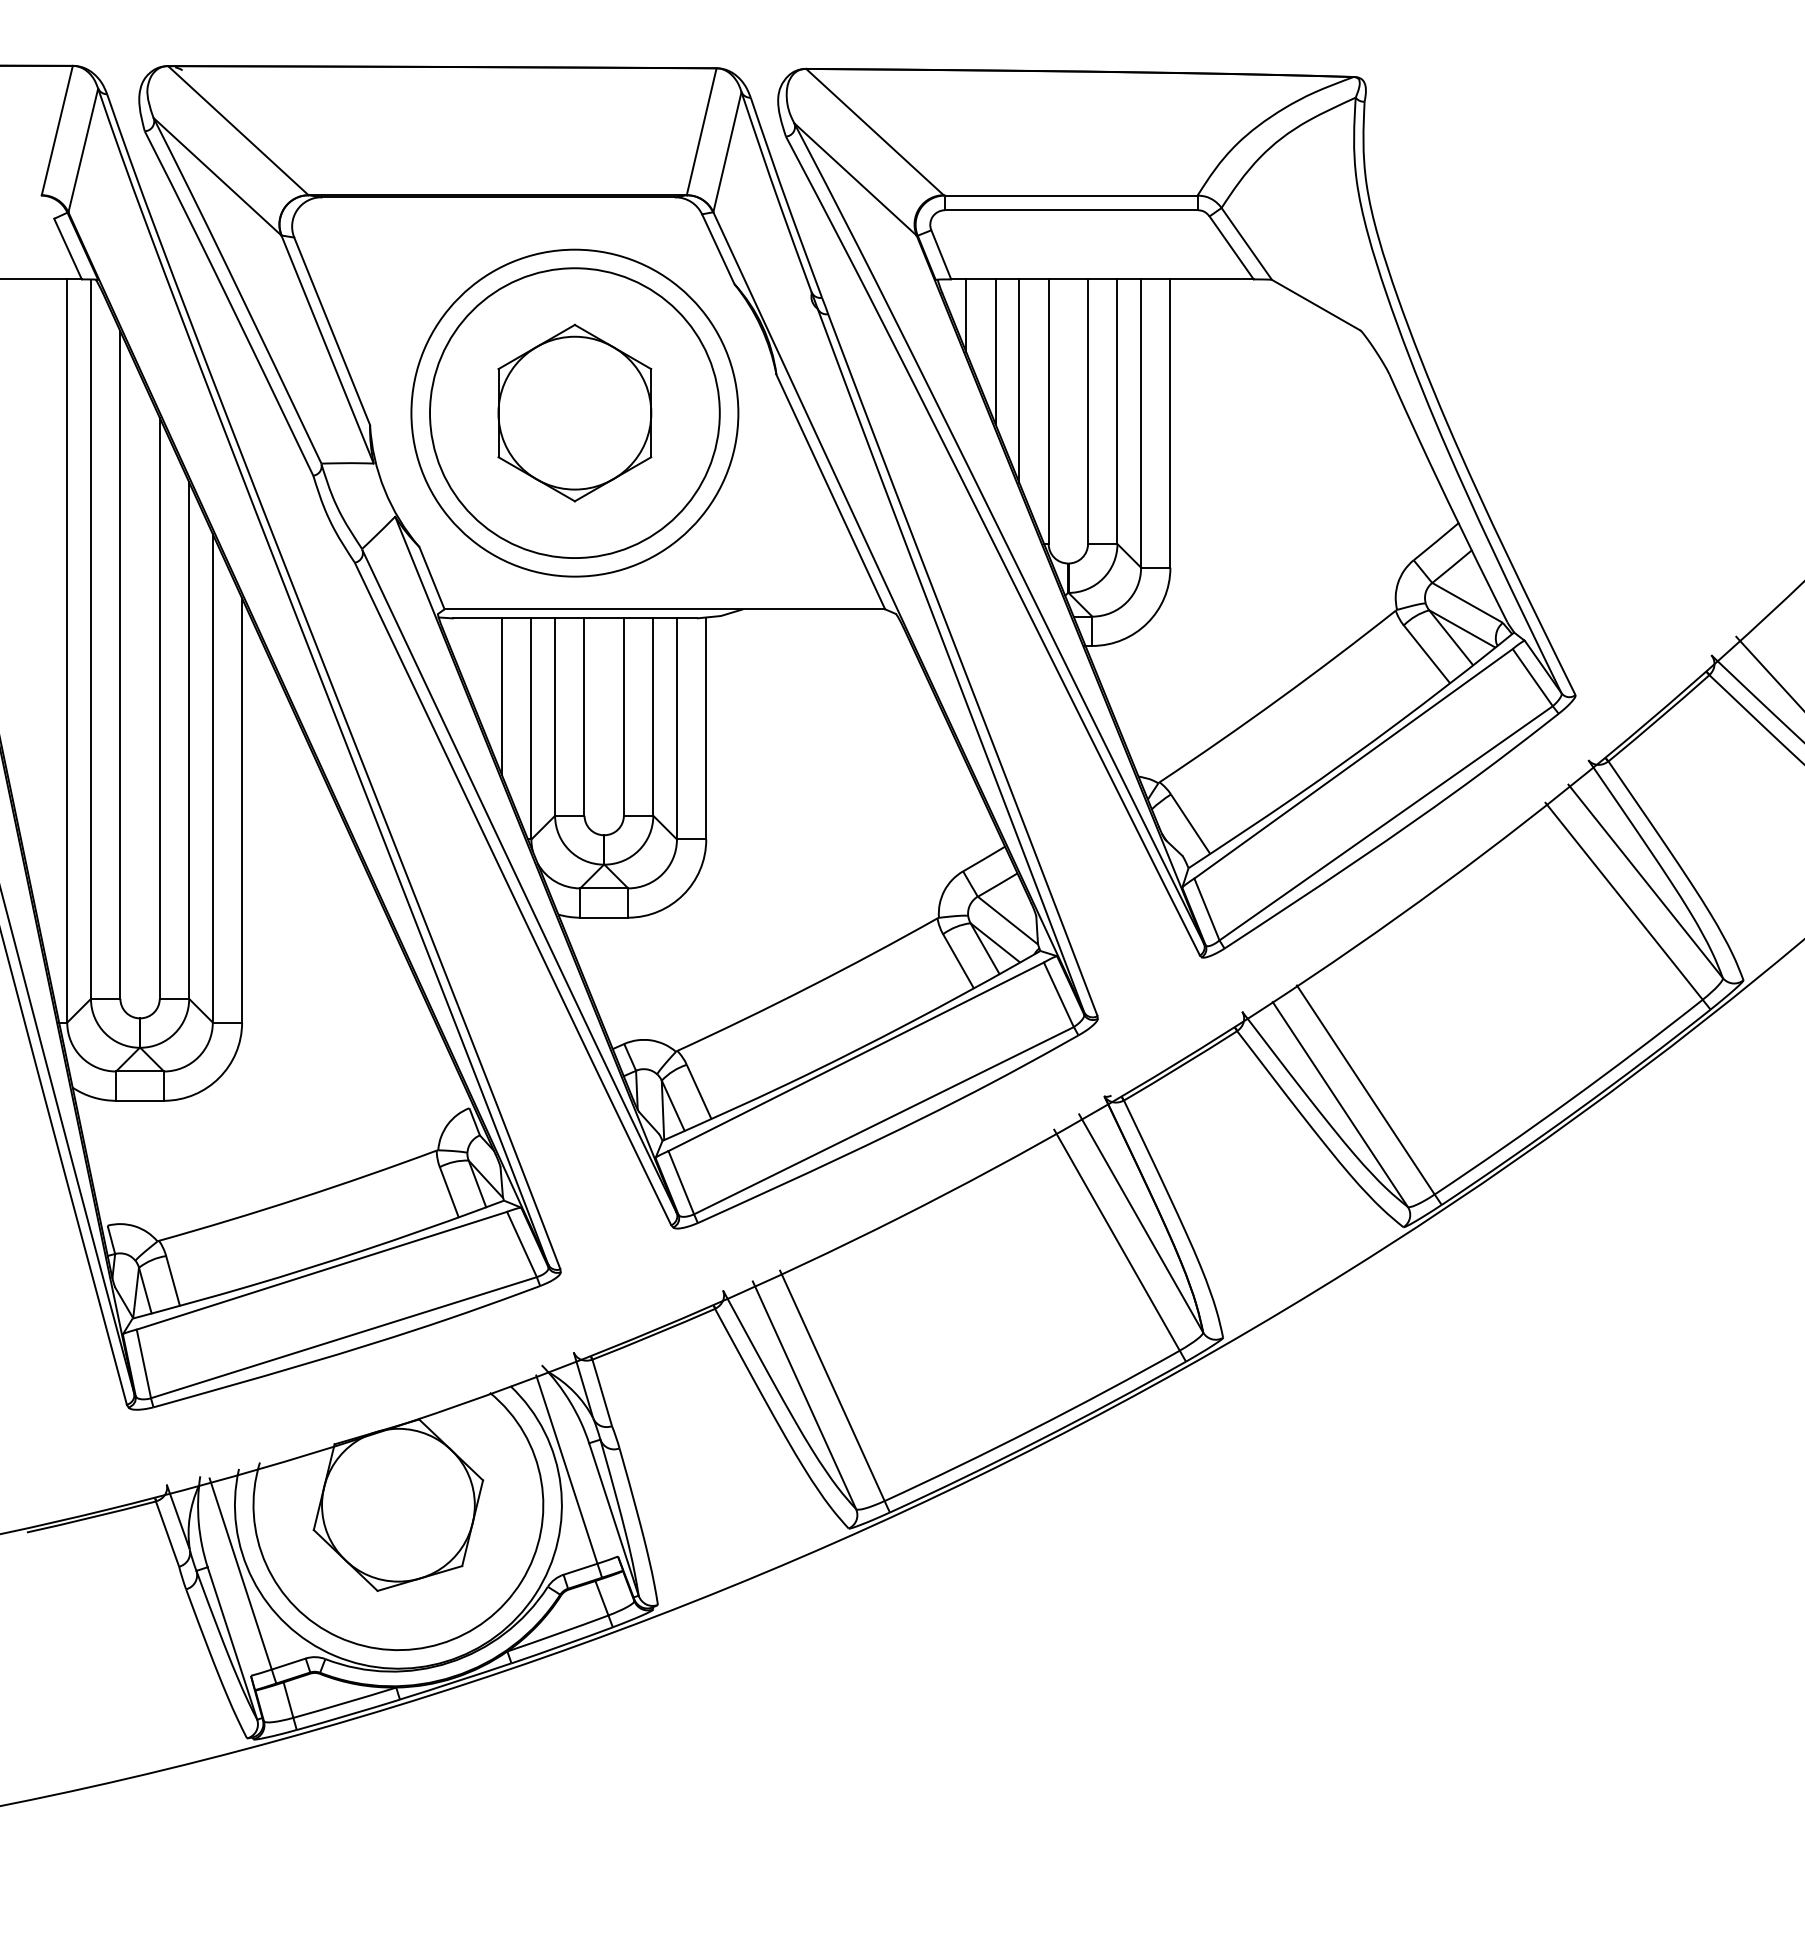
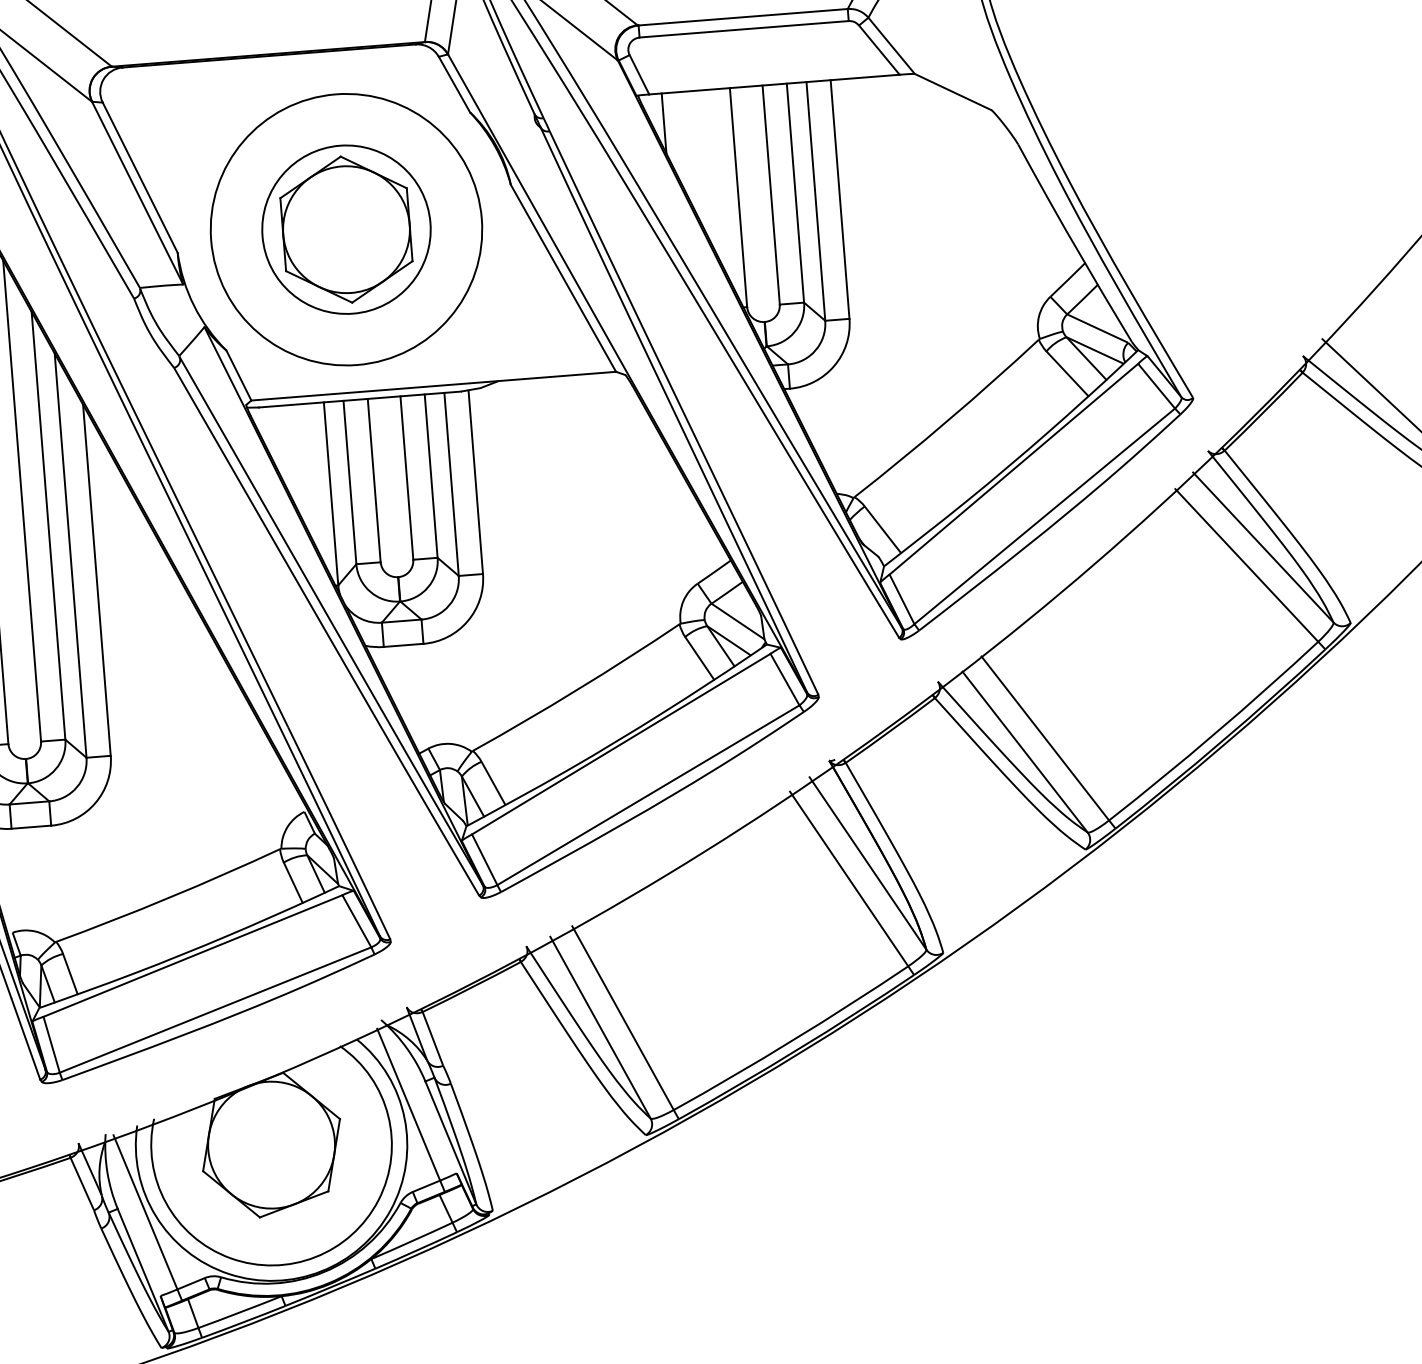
line: (995, 351) -> (690, 151), removed
line: (1019, 380) -> (712, 173), removed
circle: (574, 413) -> (346, 230), size x0.7
line: (502, 696) -> (305, 468), removed

